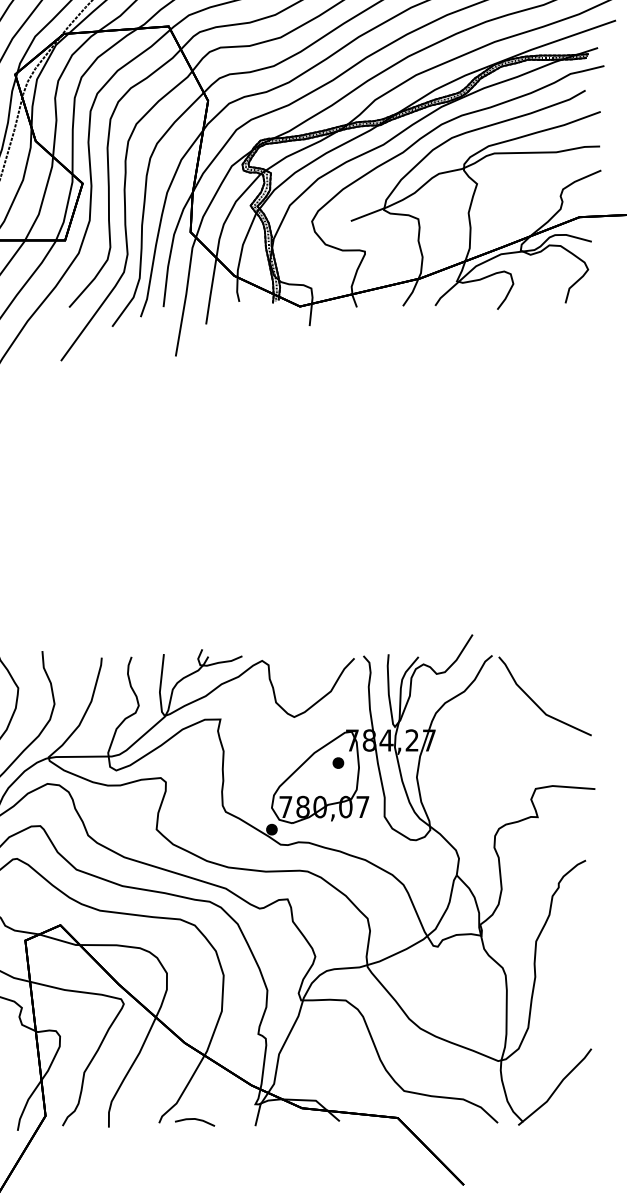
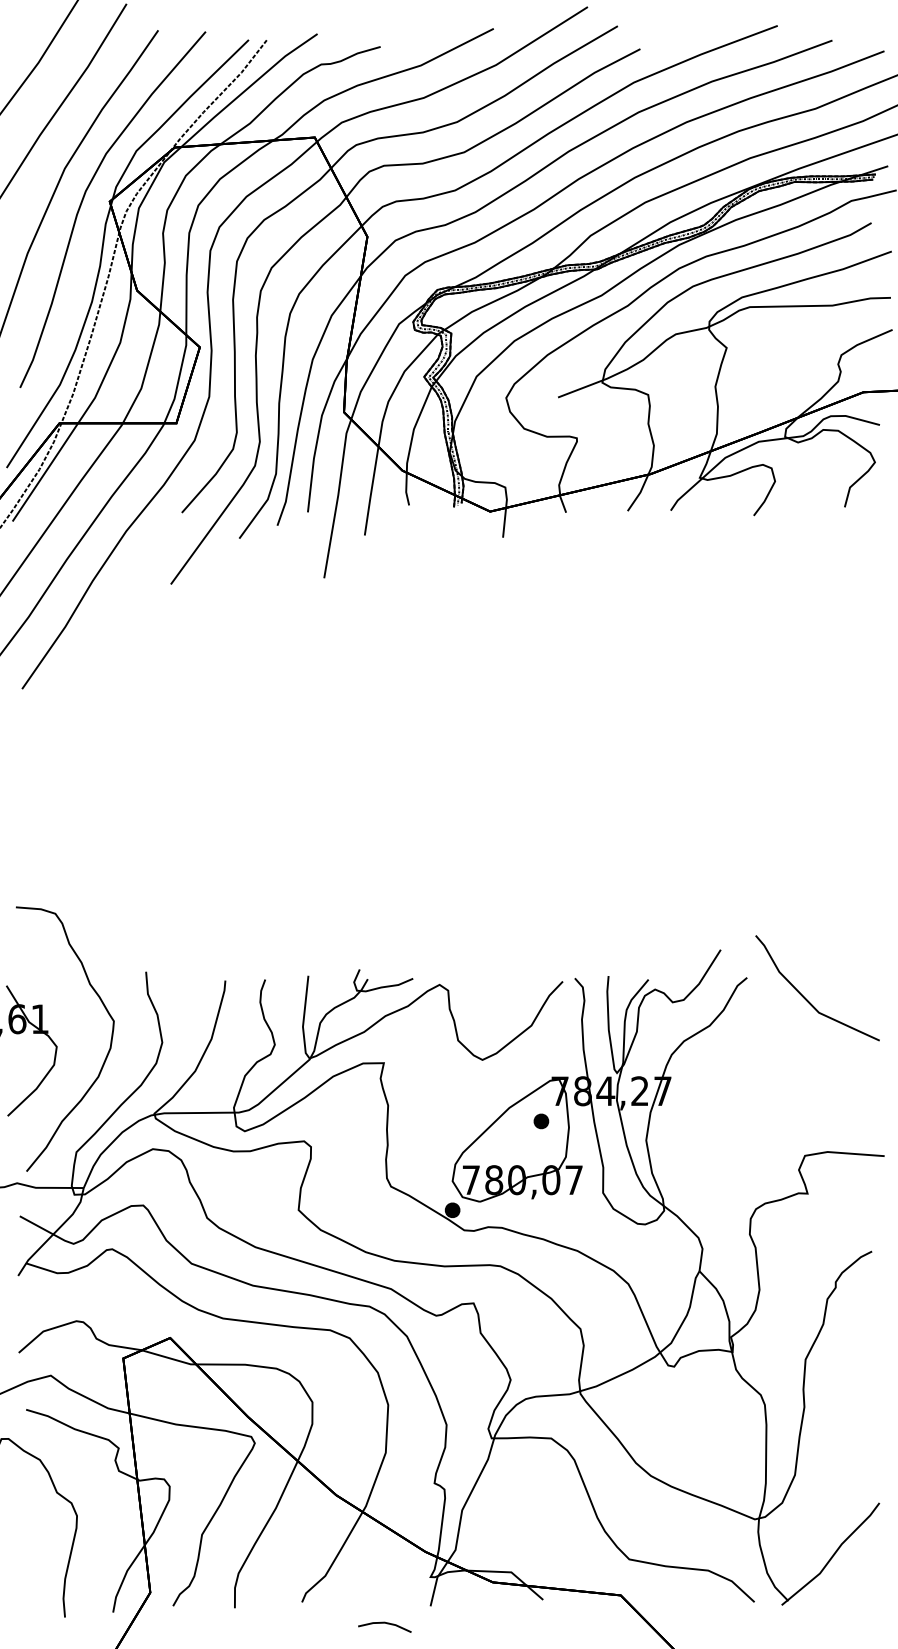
curve: (536, 704) -> (806, 998), moved
line: (194, 1119) -> (384, 1623), moved

